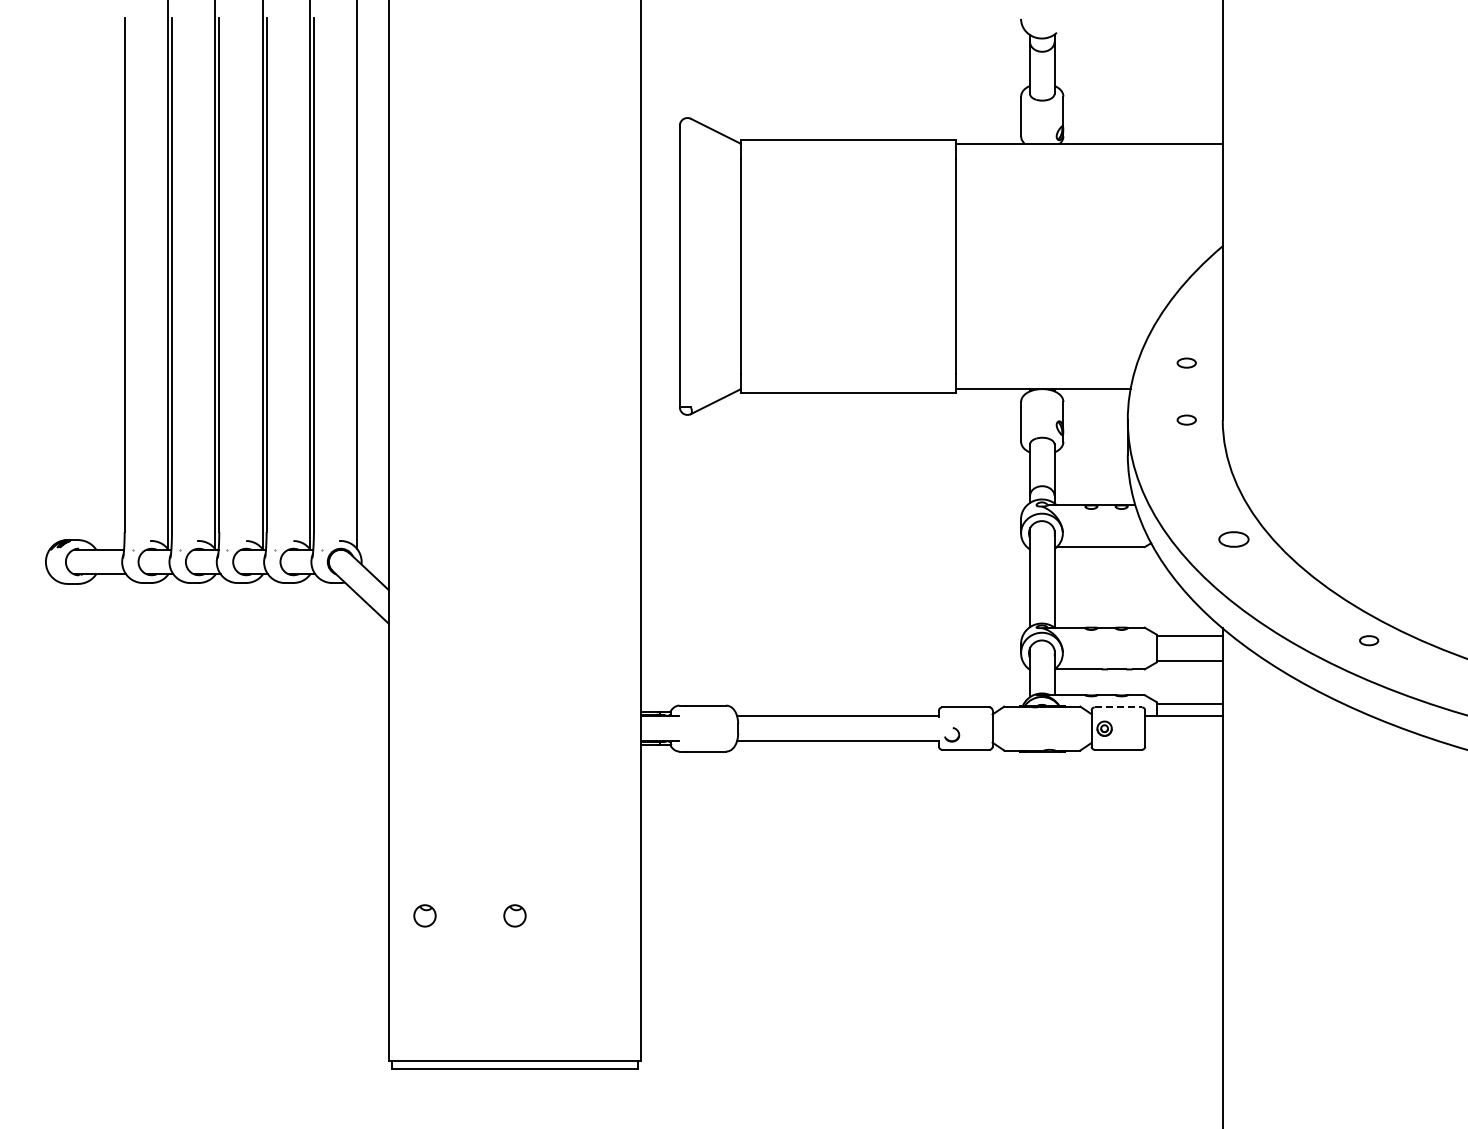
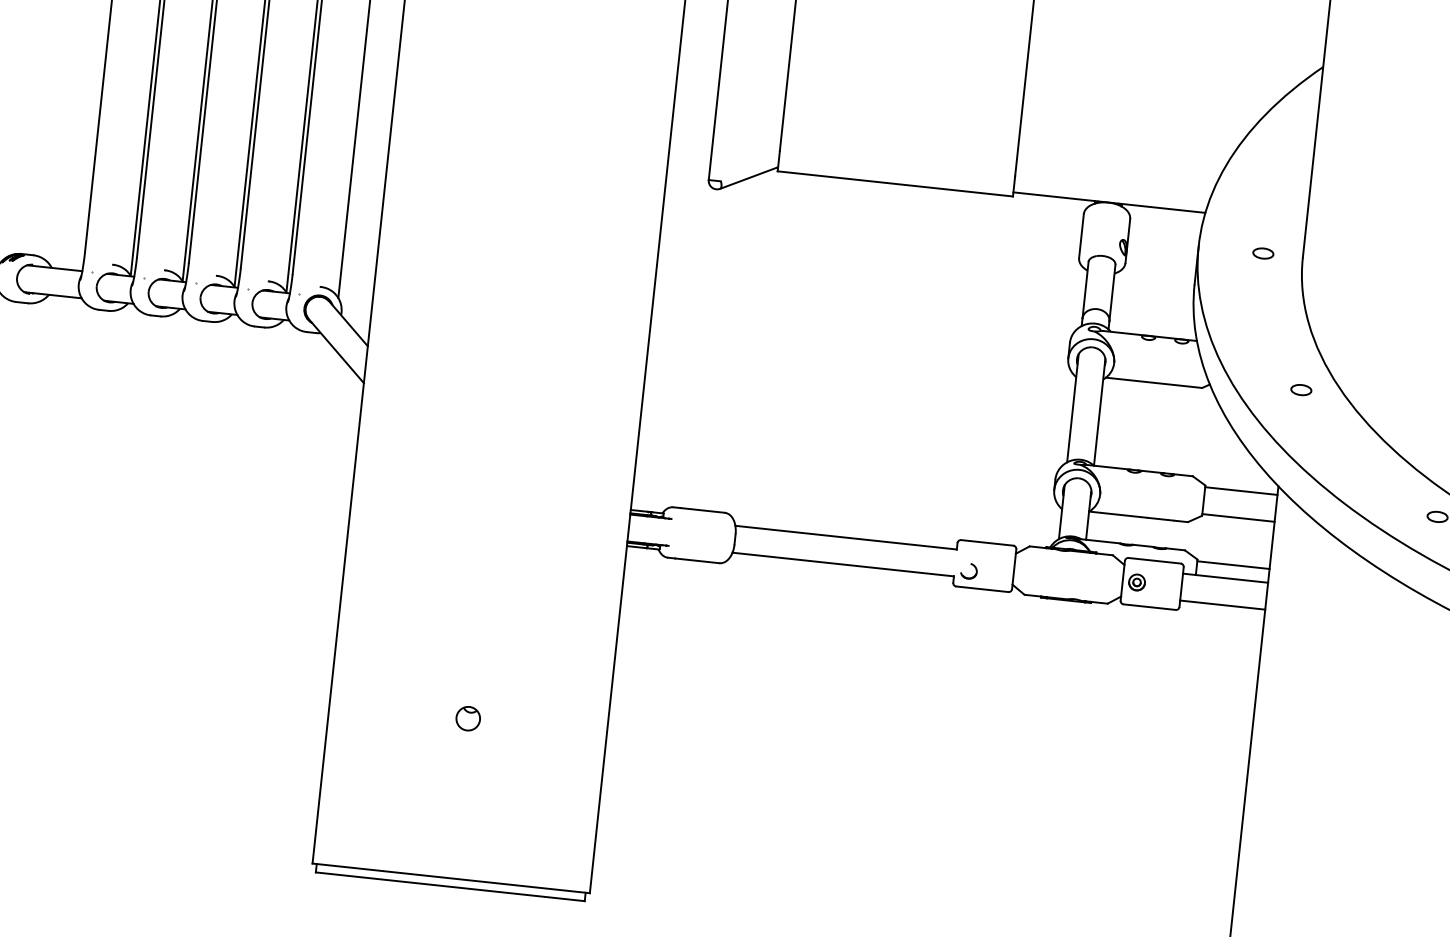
part: (1186, 362) -> (1269, 190), removed
part: (1234, 539) -> (1301, 390), size x0.62
line: (1118, 707) -> (1154, 560), dashed -> solid
line: (1183, 740) -> (1222, 604), added
part: (424, 915) -> (369, 707), removed

